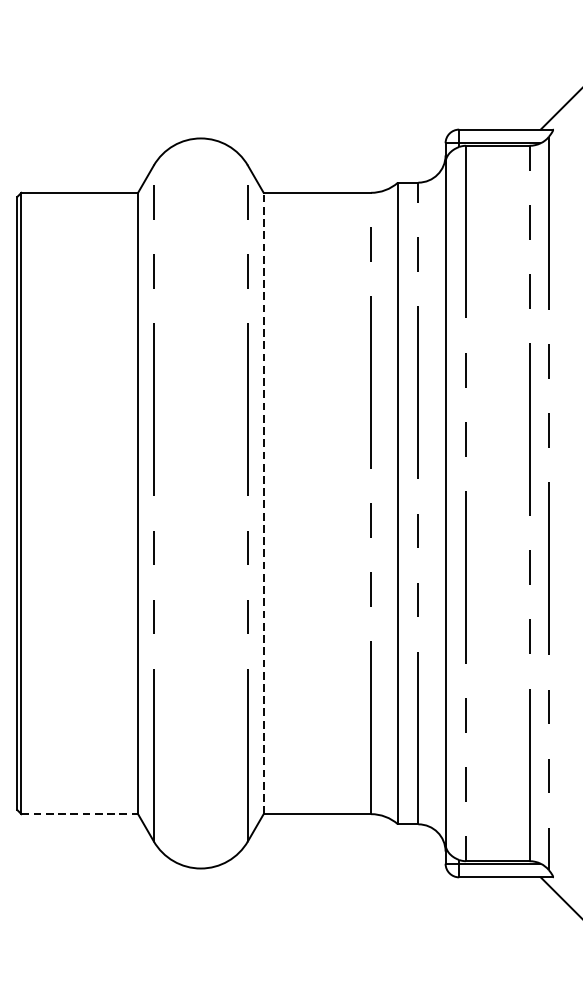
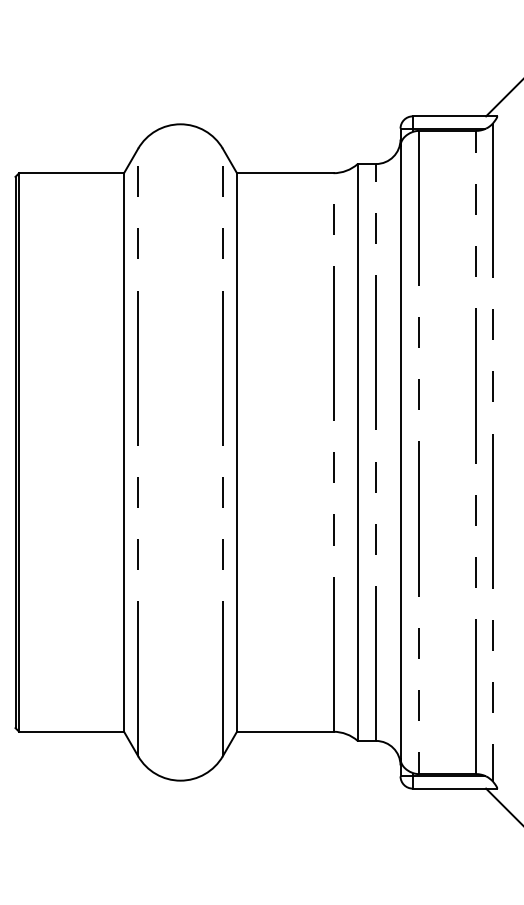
line: (263, 503) -> (236, 452), dashed -> solid
line: (80, 813) -> (72, 731), dashed -> solid

